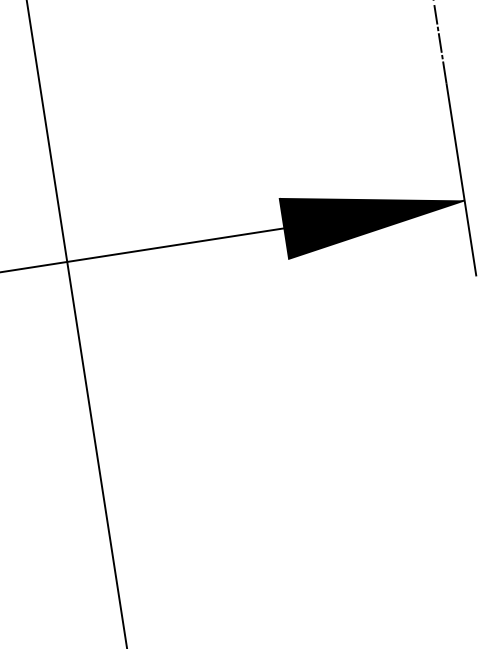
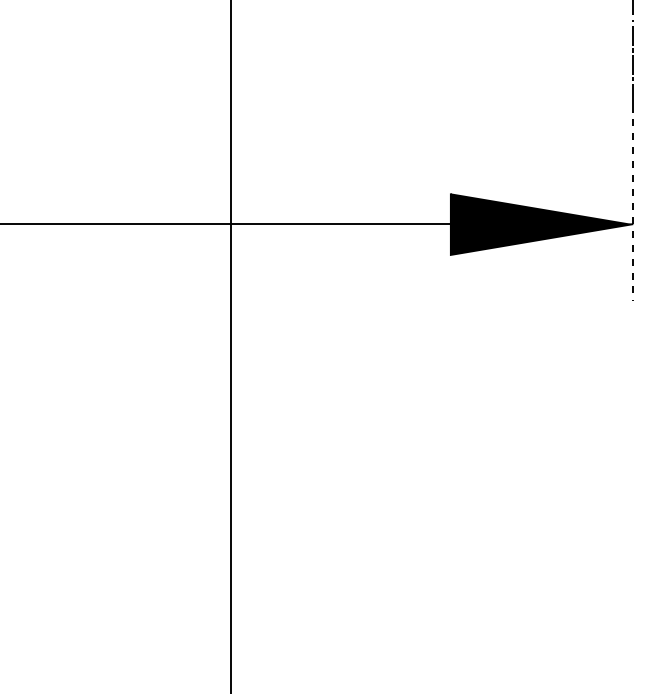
line: (461, 180) -> (633, 203), solid -> dashed

